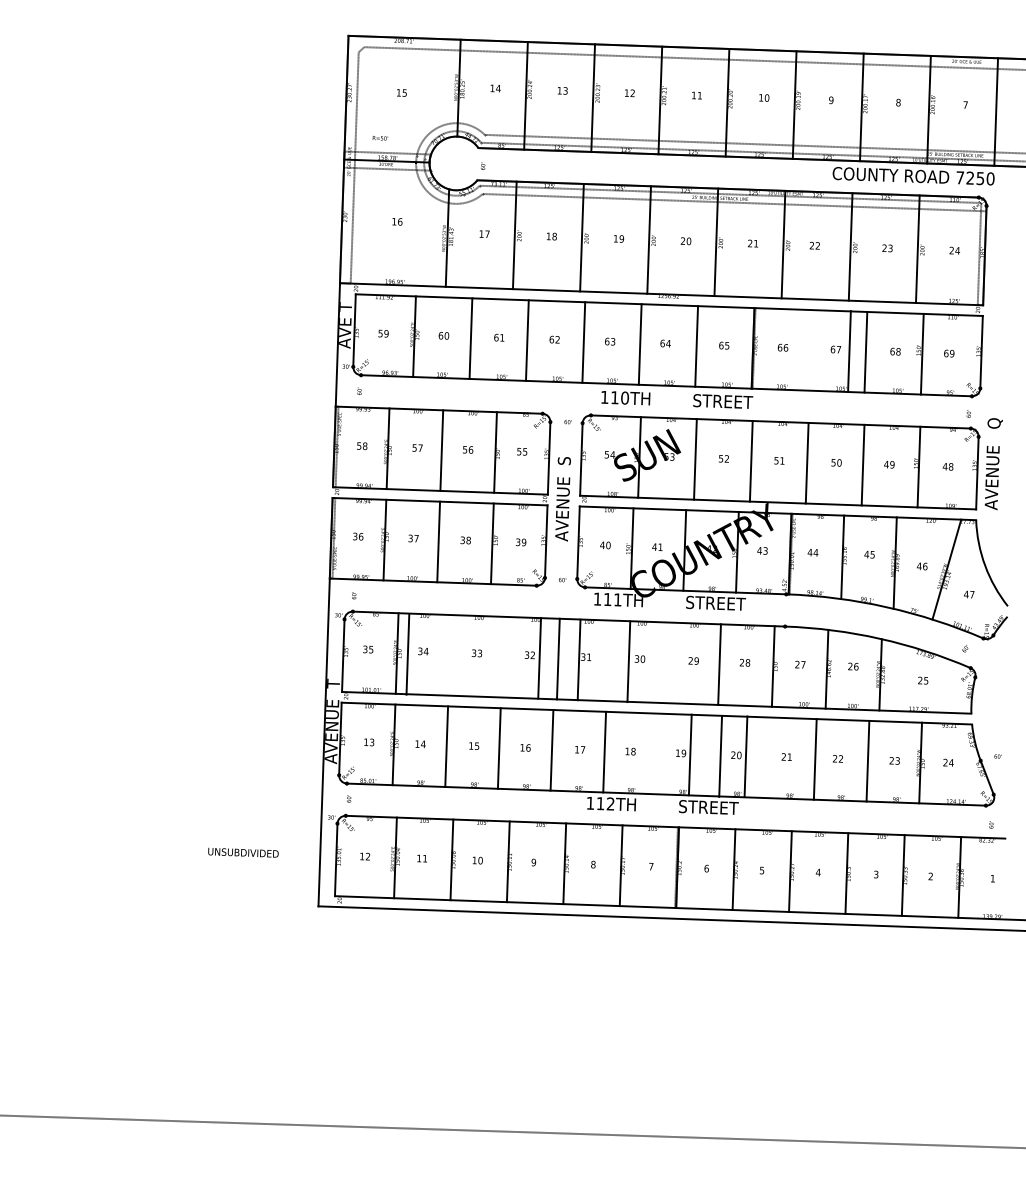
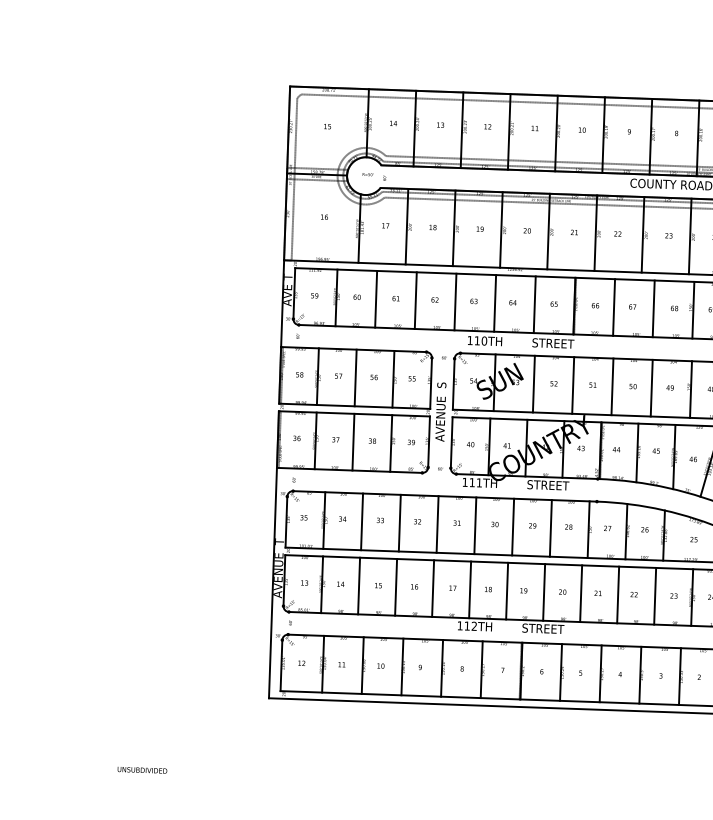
text: (380, 138) -> (368, 174), moved
line: (849, 351) -> (614, 307), moved
line: (407, 654) -> (361, 521), moved
line: (539, 657) -> (399, 522), moved
line: (578, 659) -> (474, 525), moved
line: (628, 661) -> (512, 526), moved
line: (689, 754) -> (506, 590), moved
line: (720, 756) -> (581, 593), moved
line: (745, 756) -> (543, 592), moved
text: (243, 852) -> (142, 770), moved

